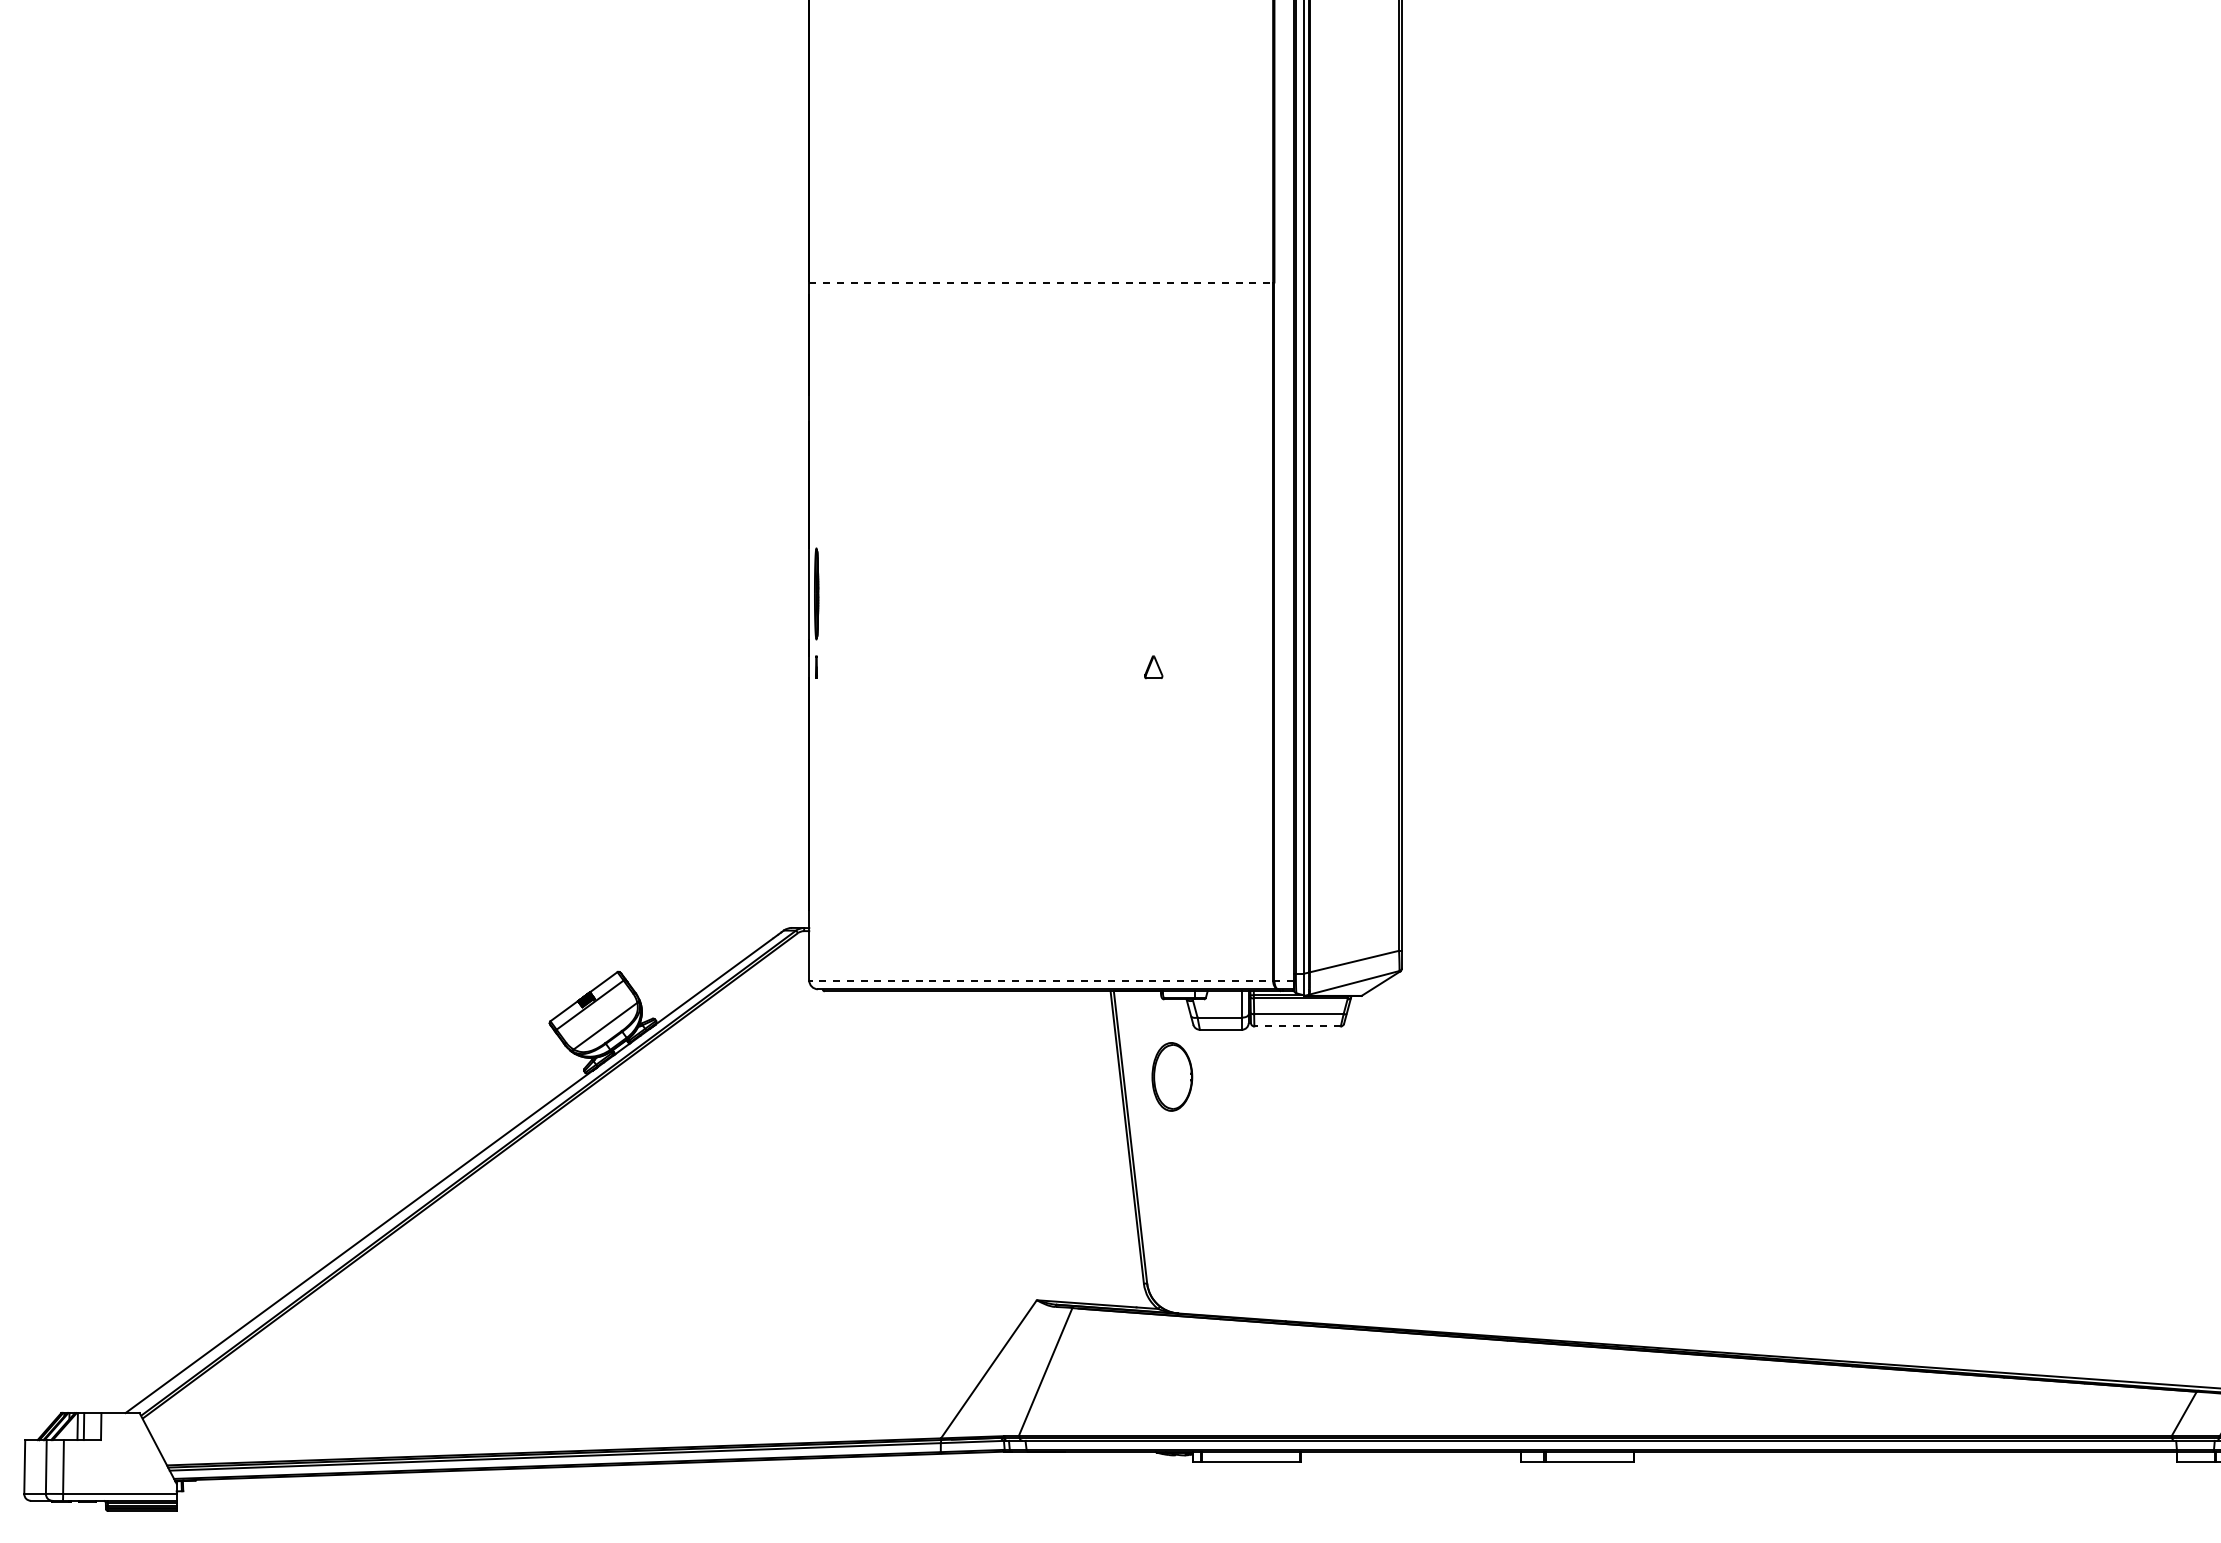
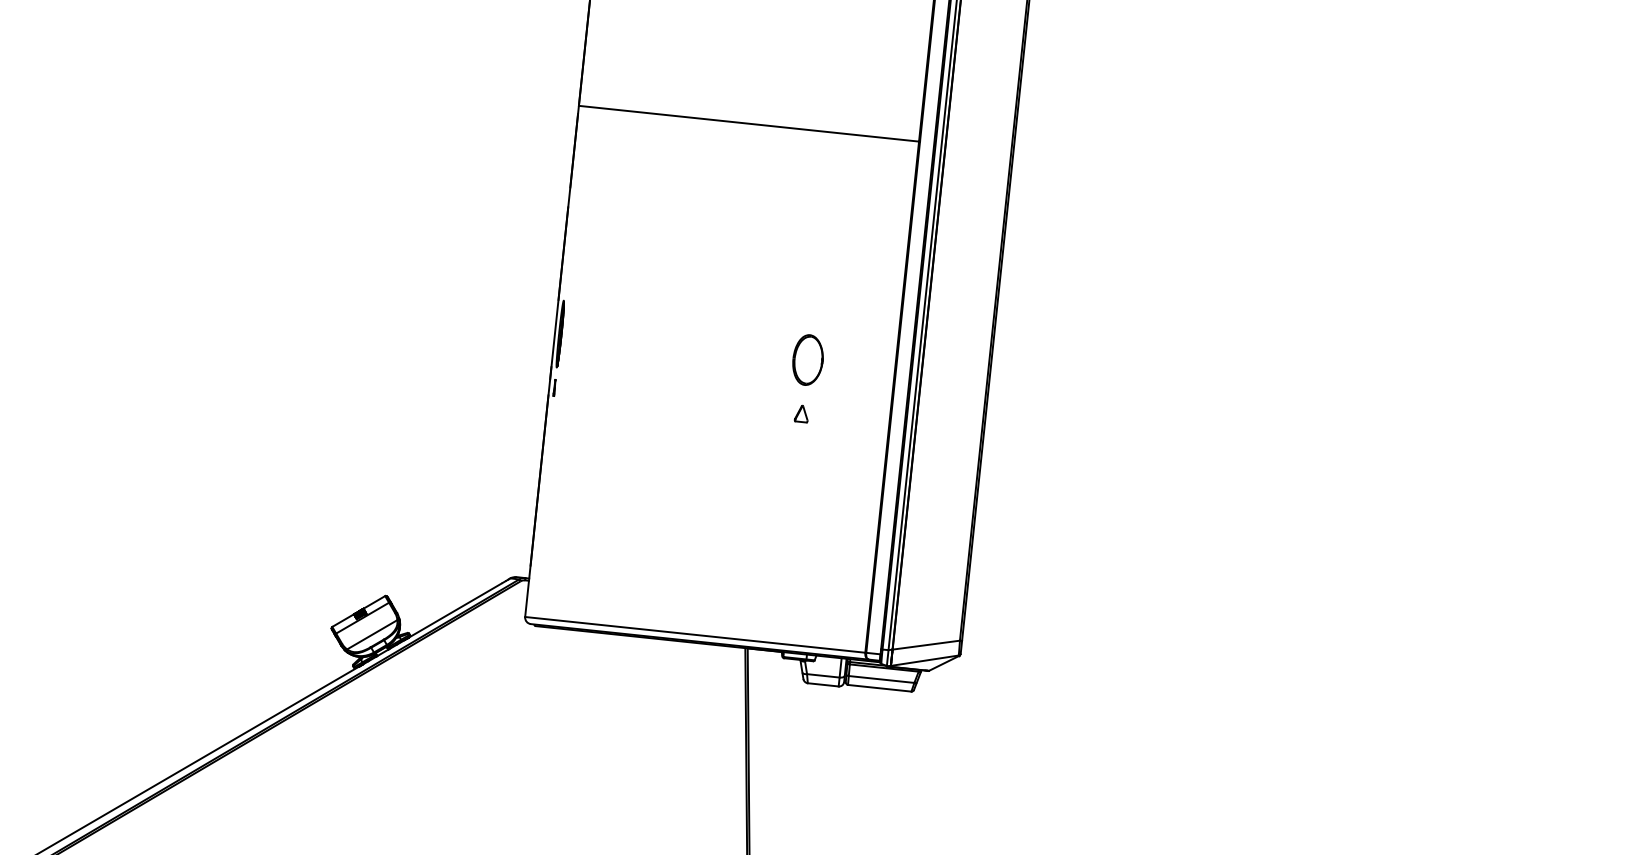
line: (1041, 283) -> (749, 123), dashed -> solid
line: (1051, 980) -> (702, 635), dashed -> solid
line: (1297, 1026) -> (879, 688), dashed -> solid
part: (1172, 1076) -> (808, 359), moved

